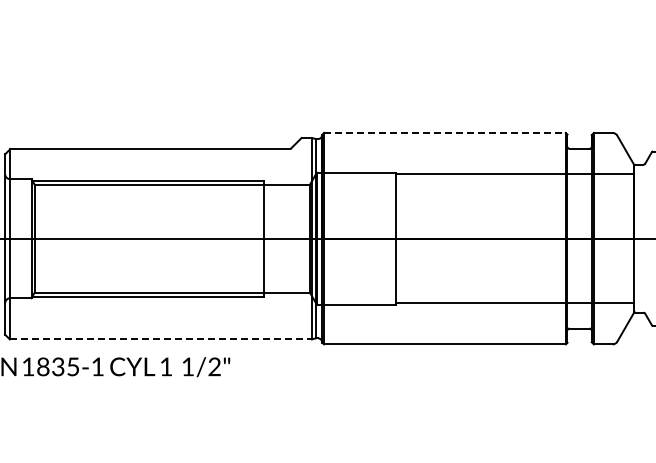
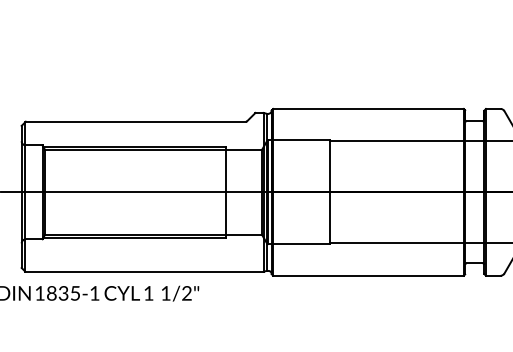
line: (444, 133) -> (368, 109), dashed -> solid
line: (161, 339) -> (145, 271), dashed -> solid

